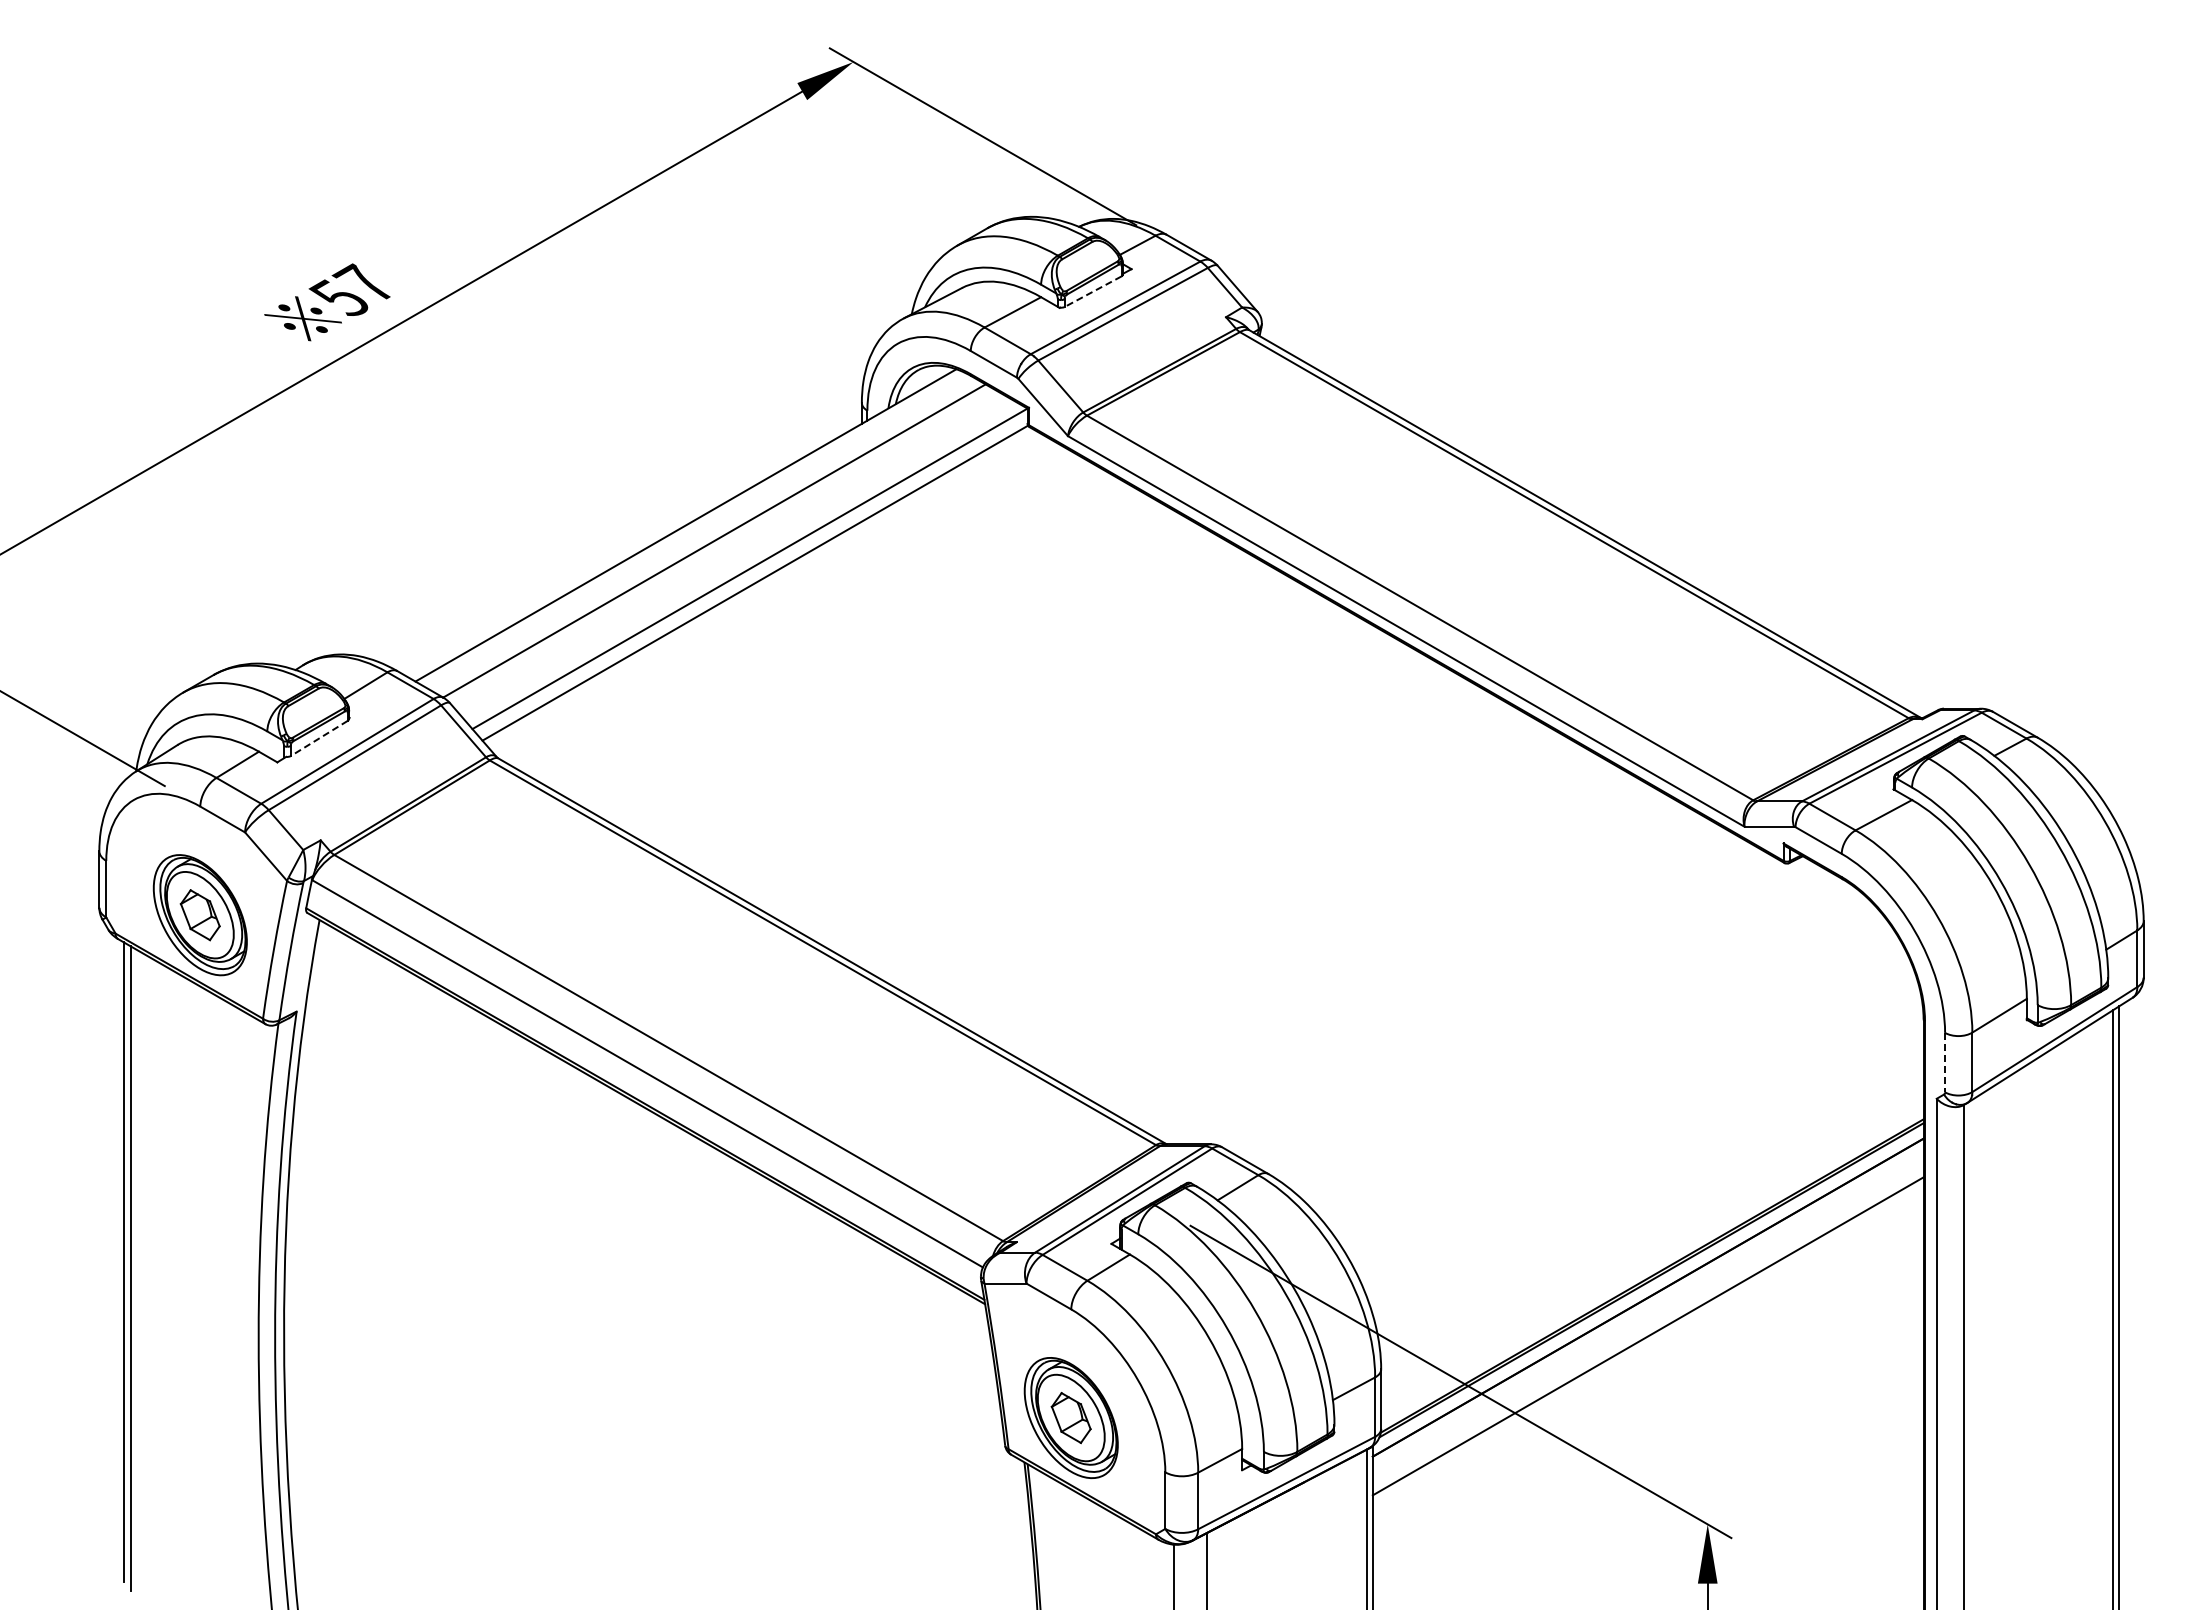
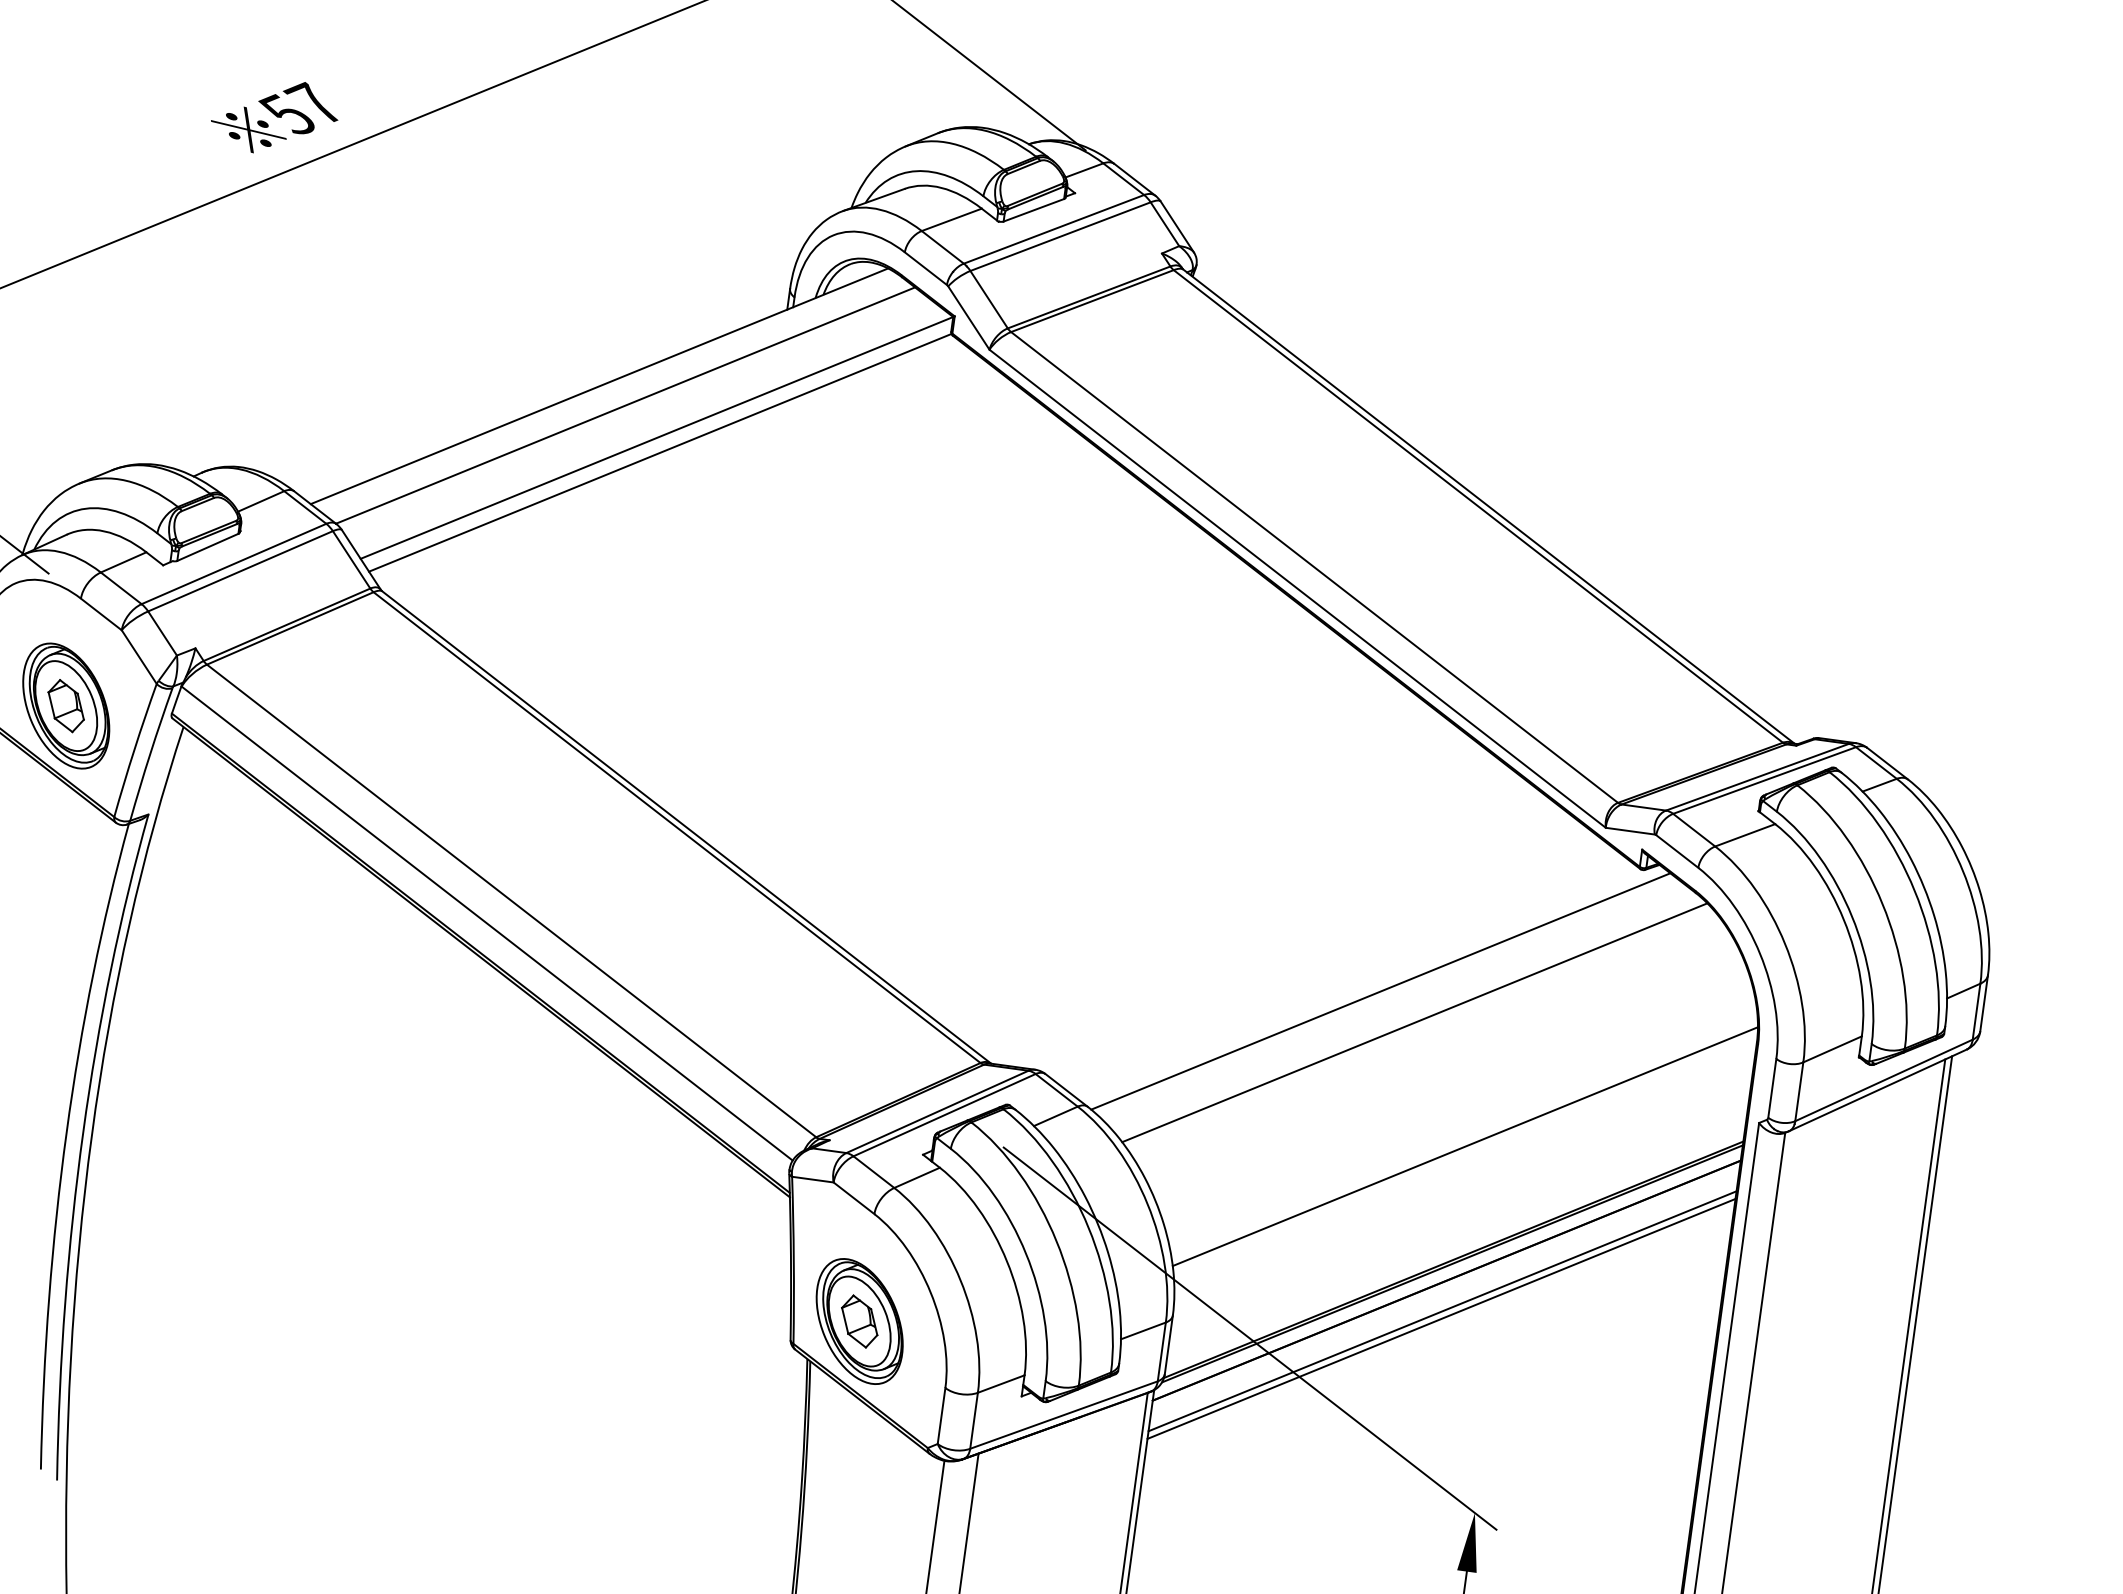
line: (1092, 291) -> (1033, 209), dashed -> solid
line: (318, 738) -> (207, 547), dashed -> solid
line: (1543, 1019) -> (1380, 991), added
line: (1581, 1045) -> (1414, 1022), added
line: (1945, 1062) -> (1772, 1088), dashed -> solid
line: (1648, 1161) -> (1465, 1145), added
line: (1647, 1328) -> (1441, 1311), added

